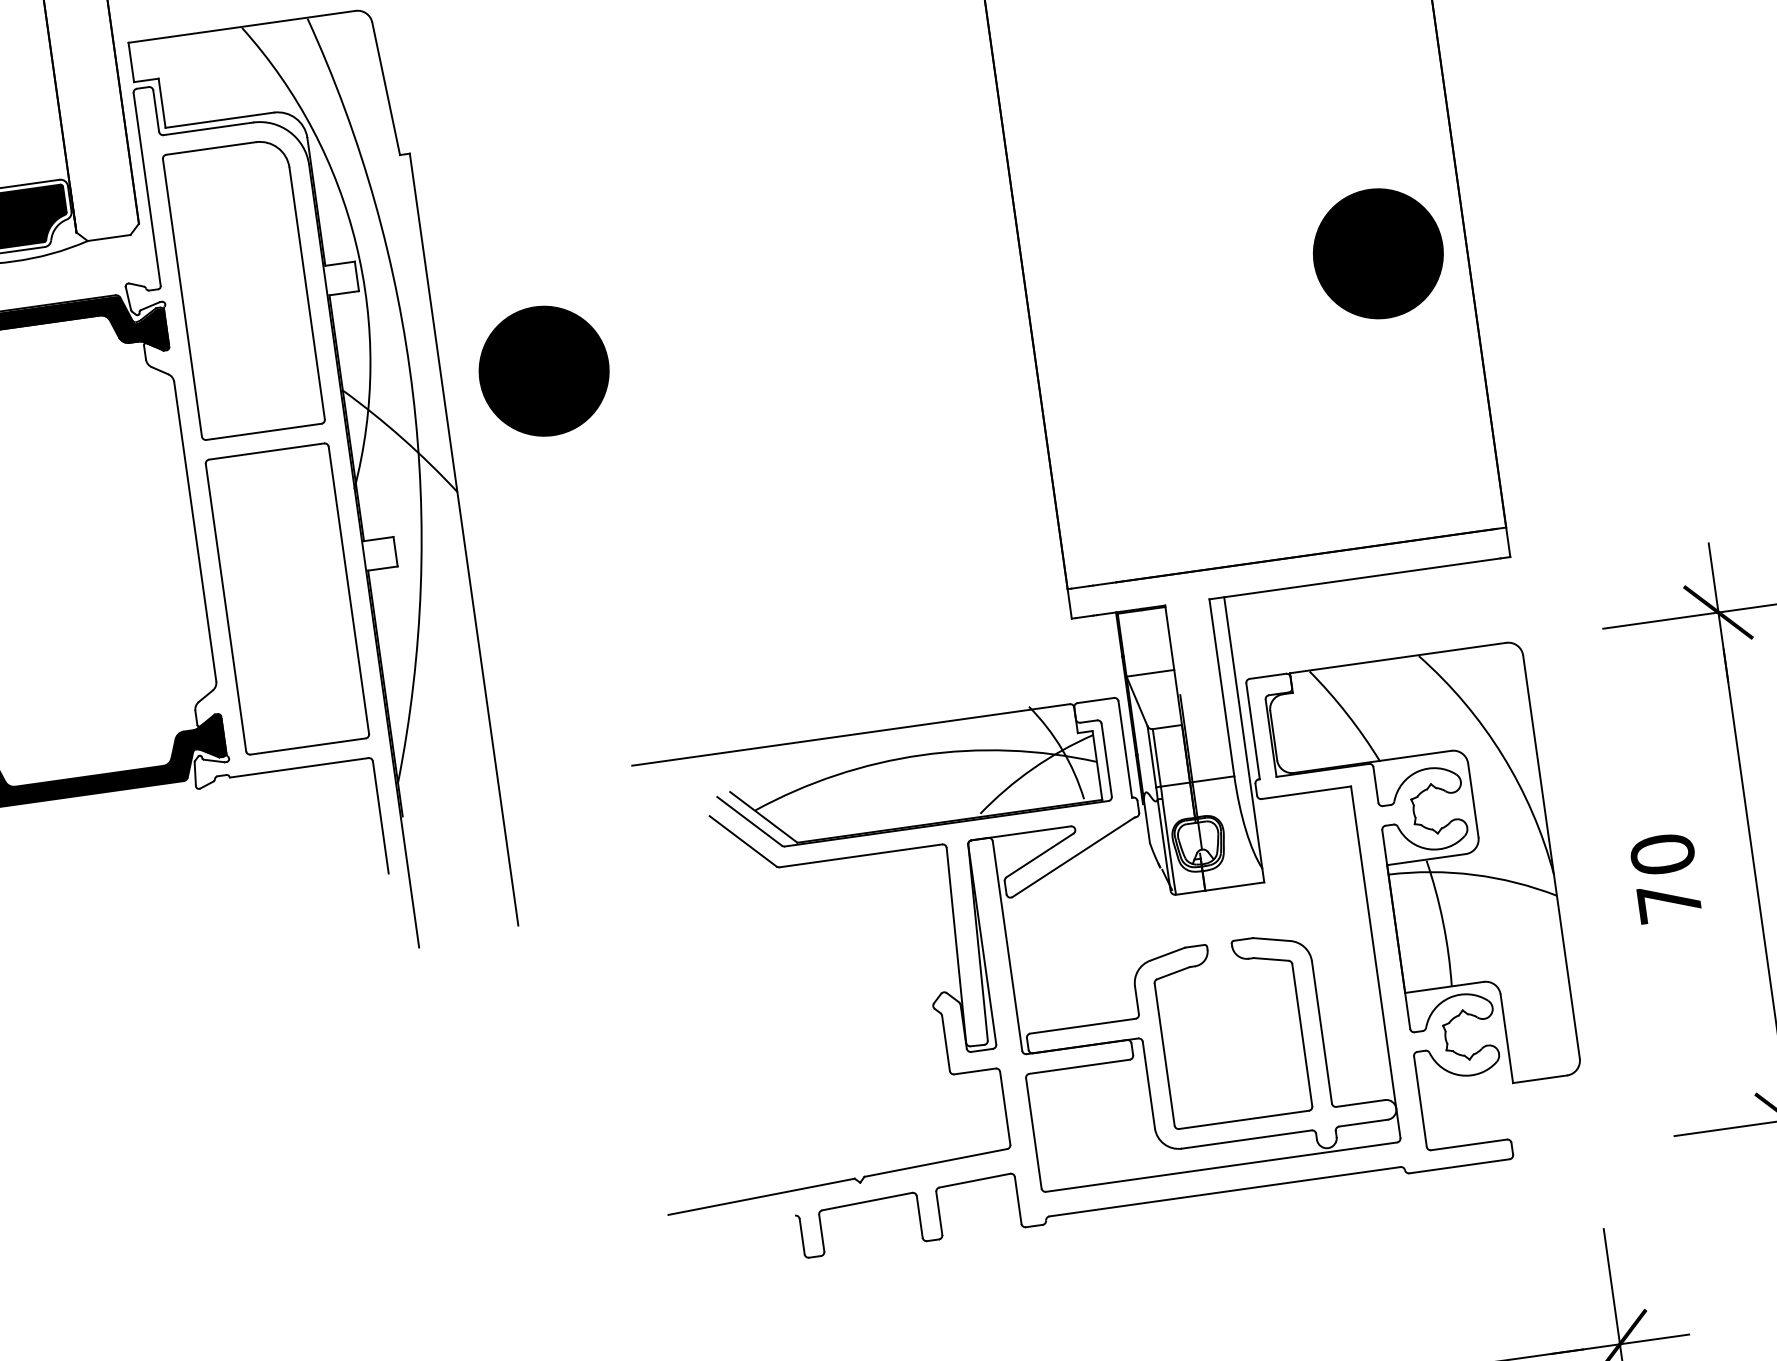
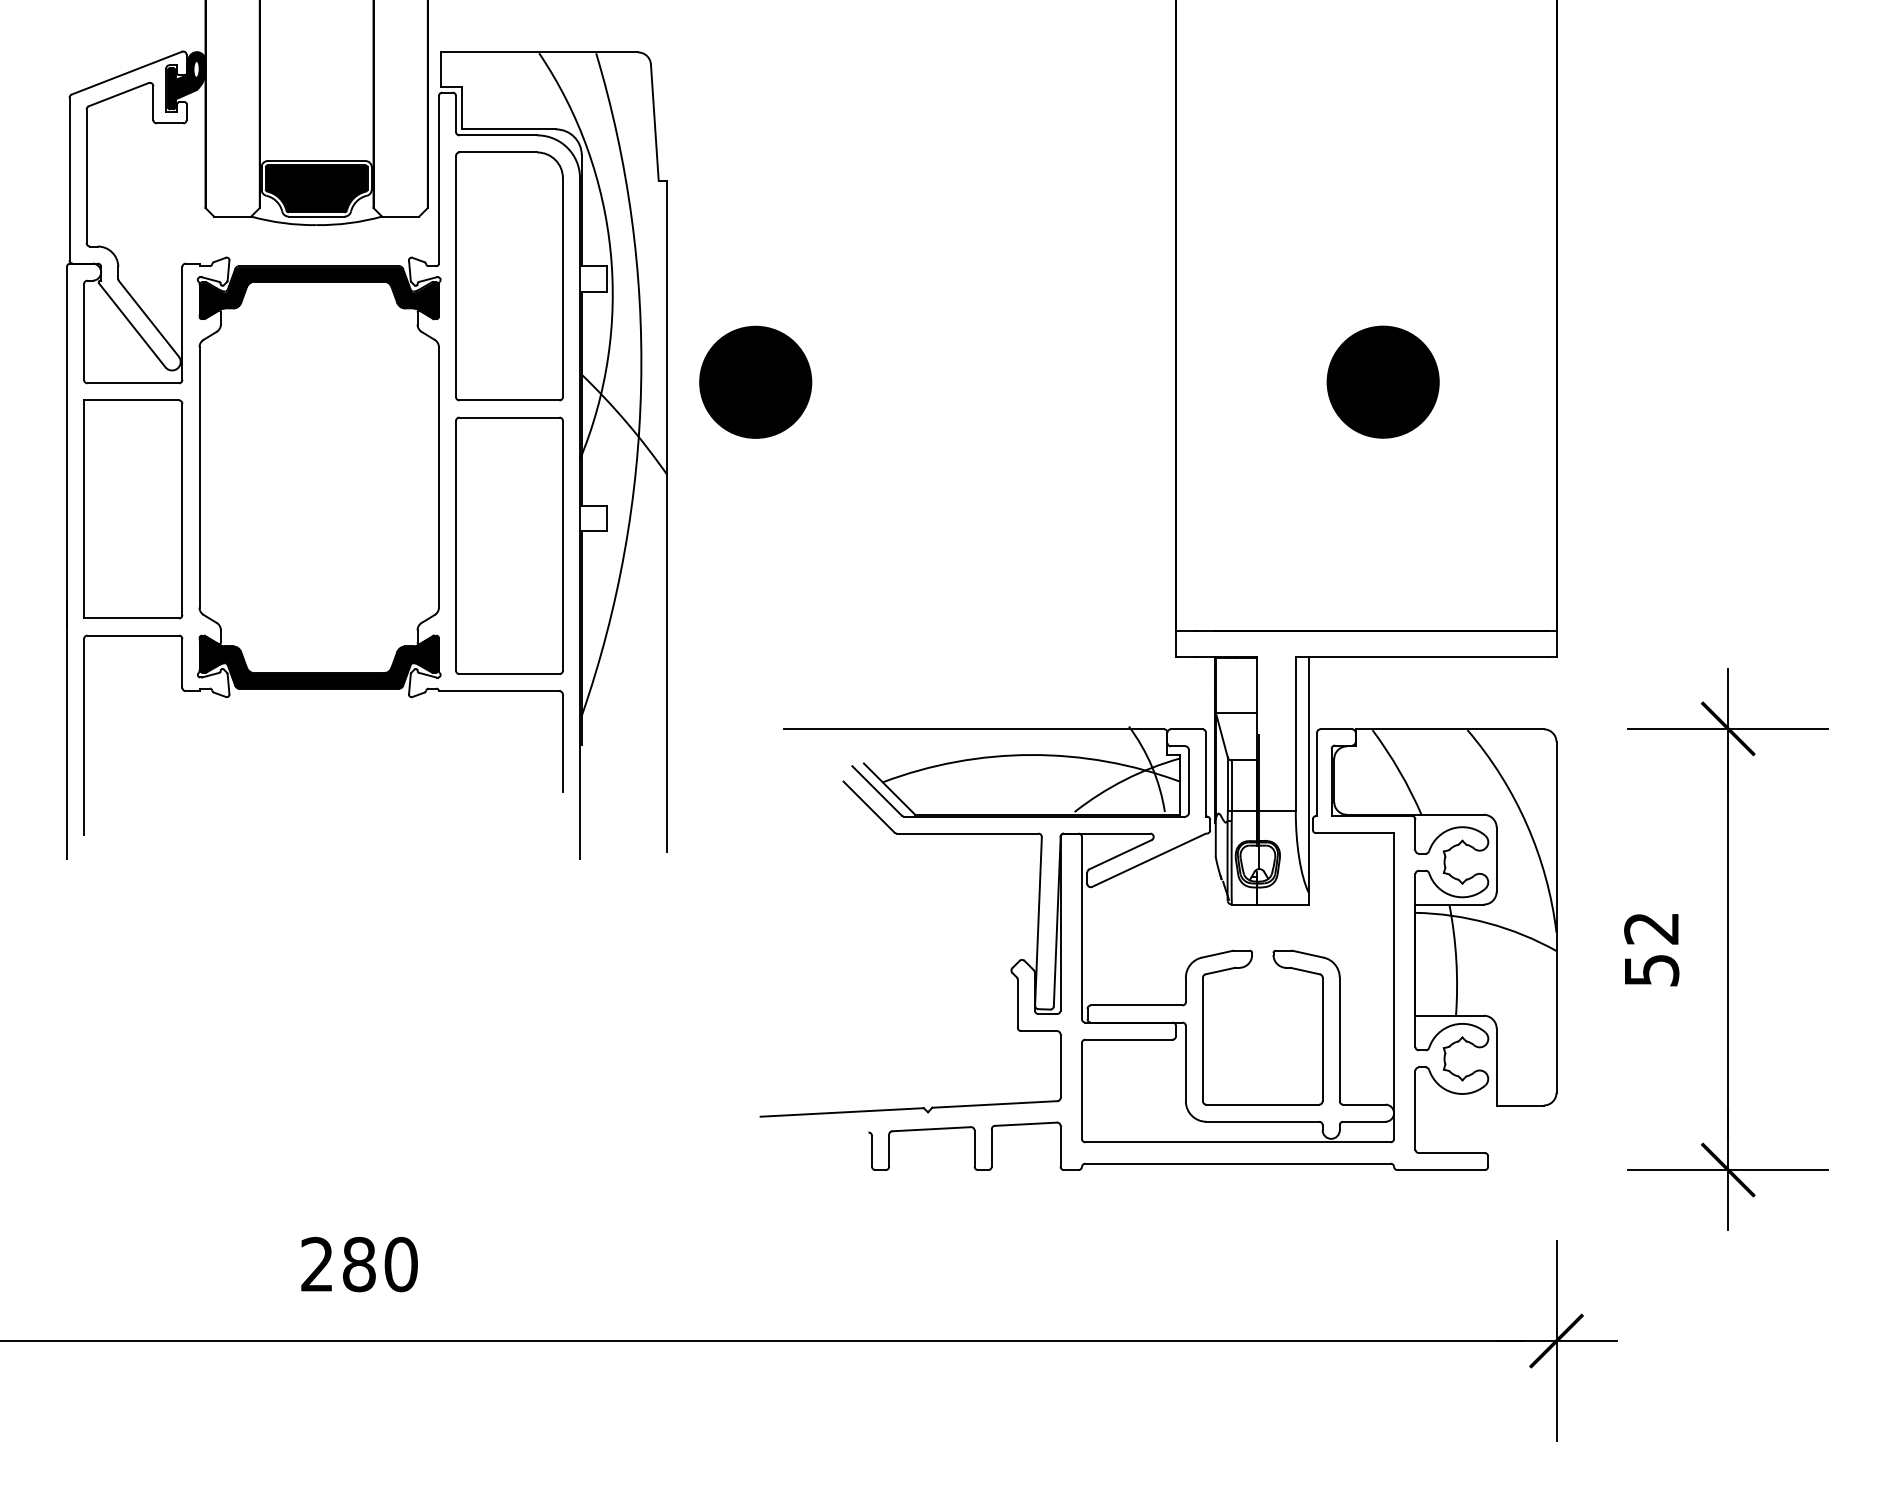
part: (1377, 253) -> (1382, 381), moved
text: (1665, 877) -> (1651, 948), 70 -> 52

